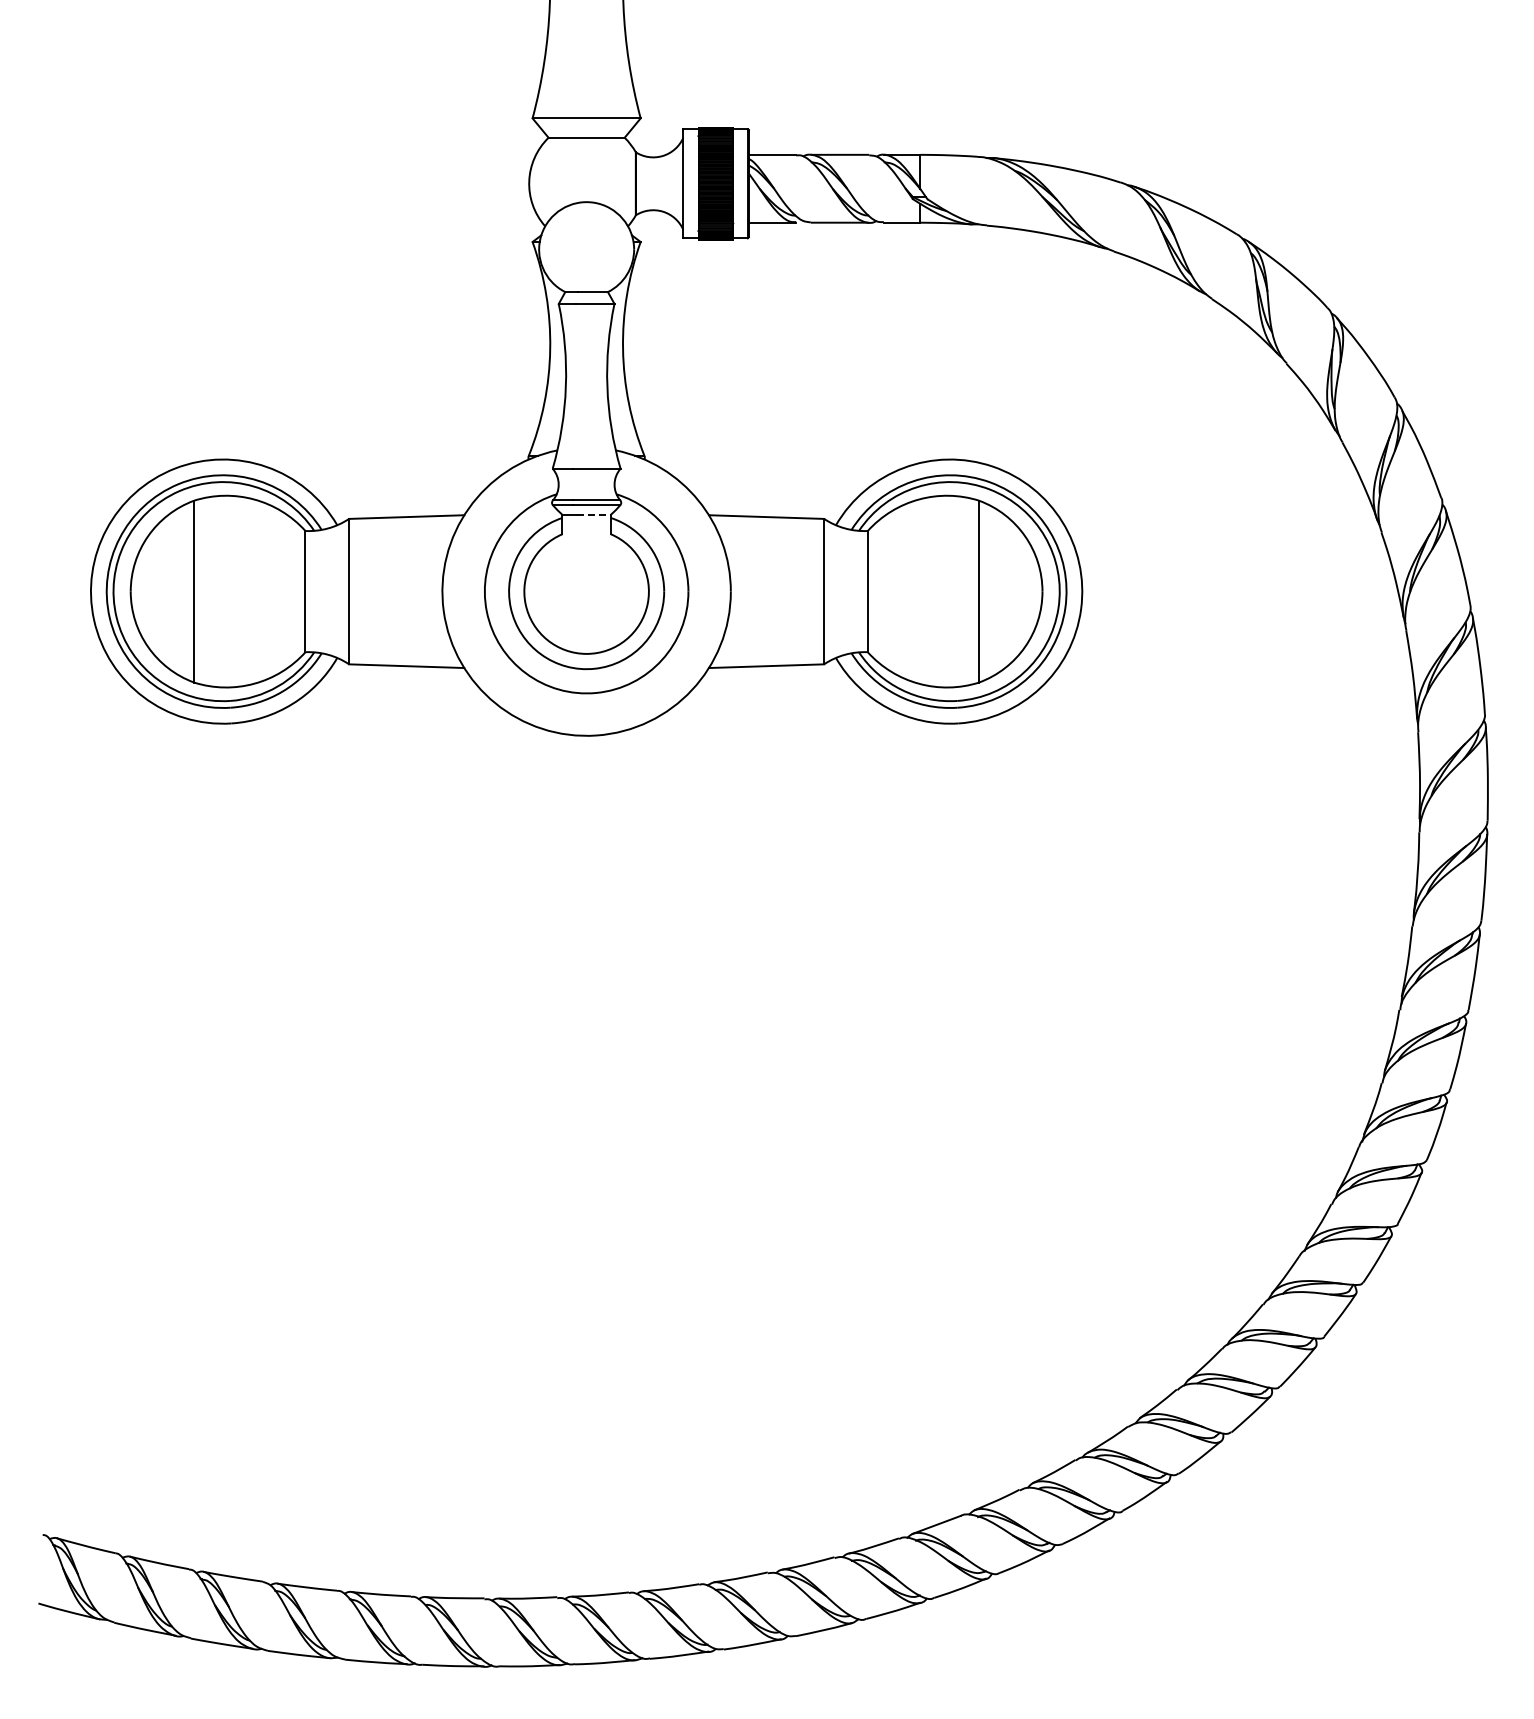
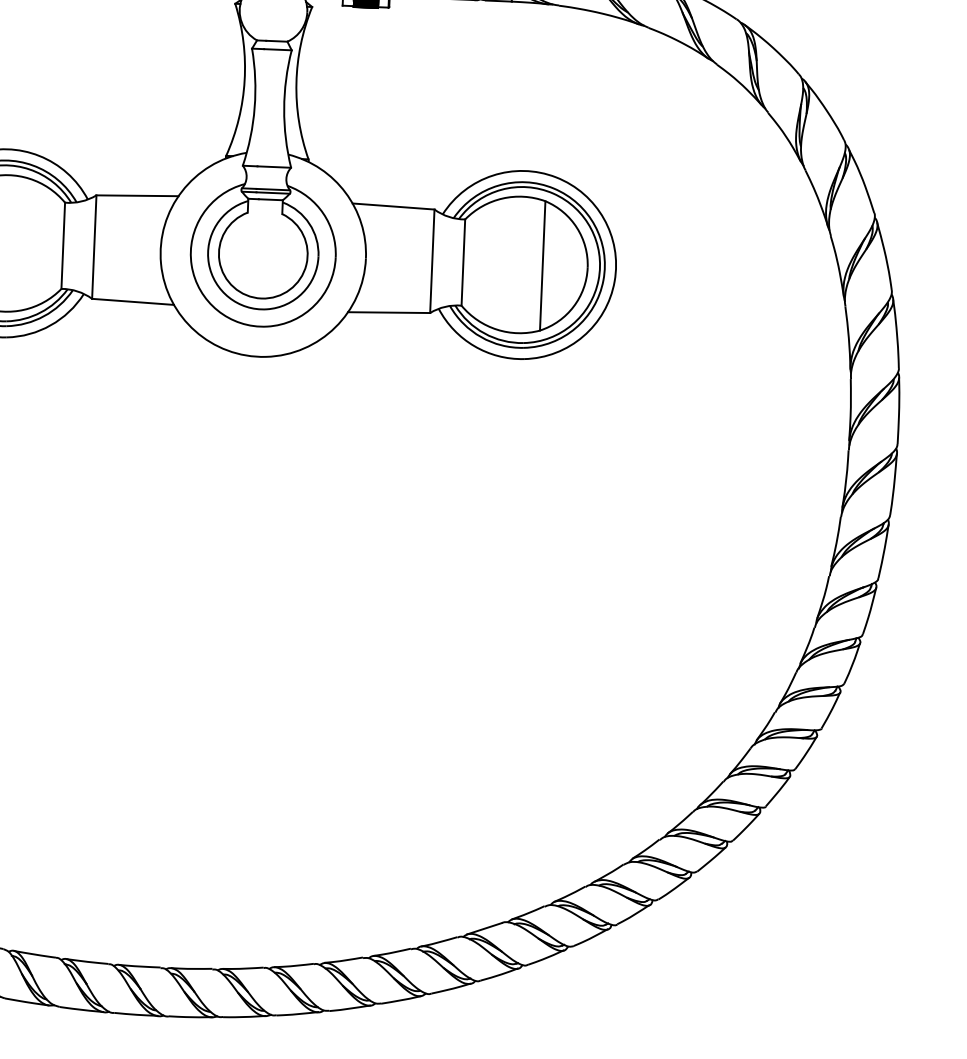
line: (593, 514) -> (270, 199), dashed -> solid

